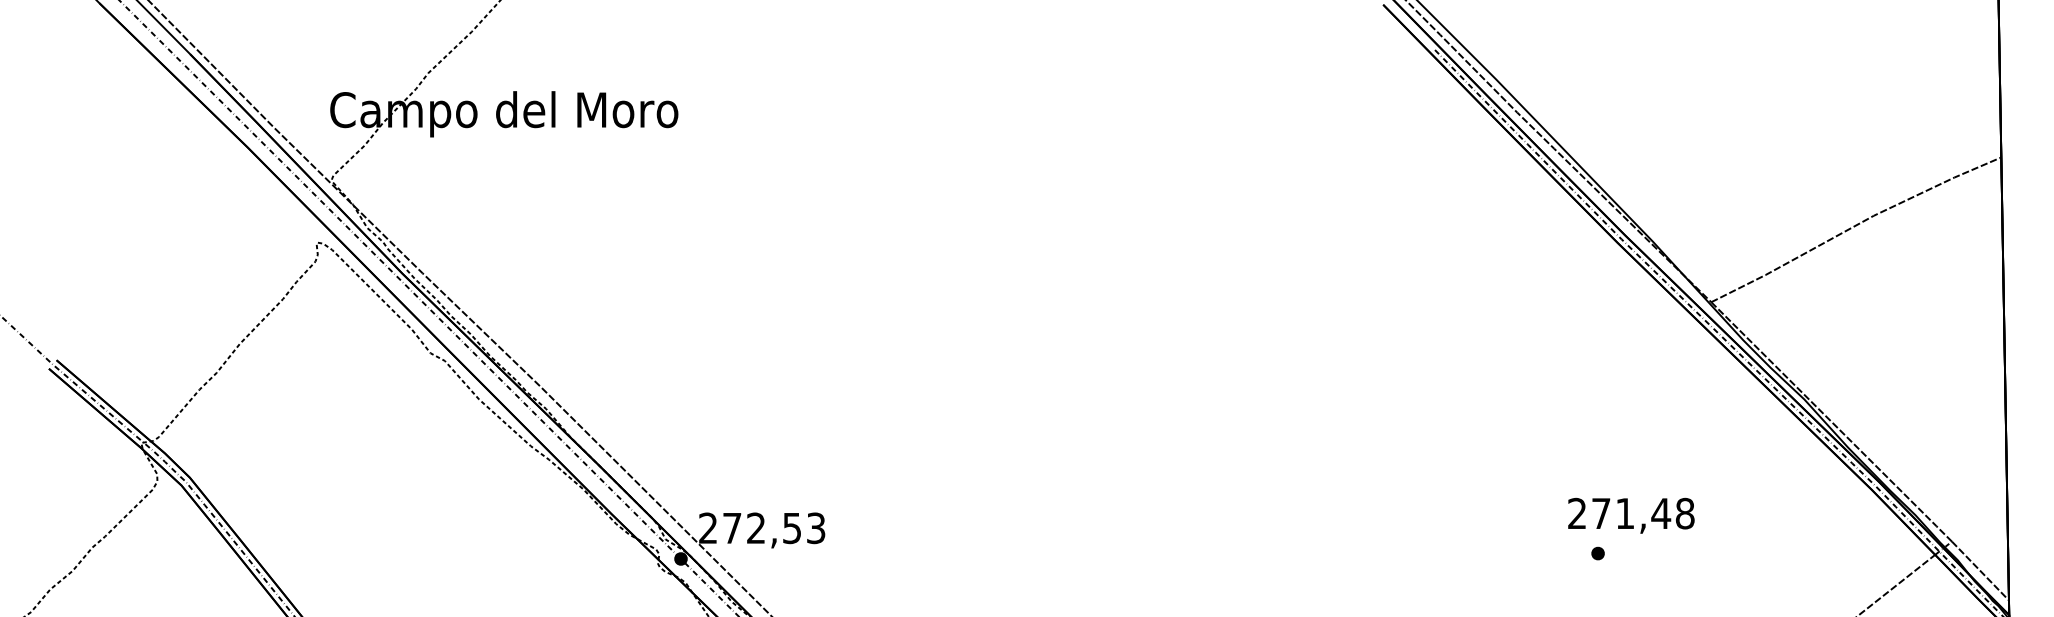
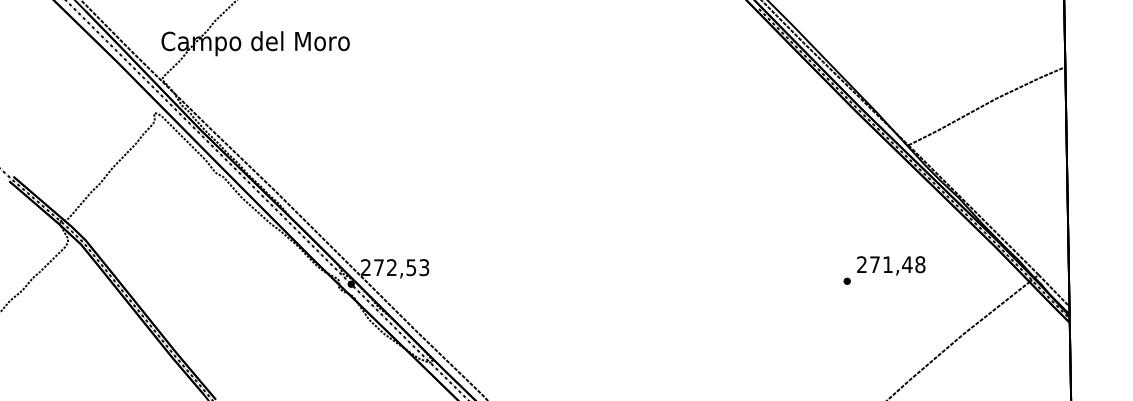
text: (1631, 515) -> (891, 265), moved

